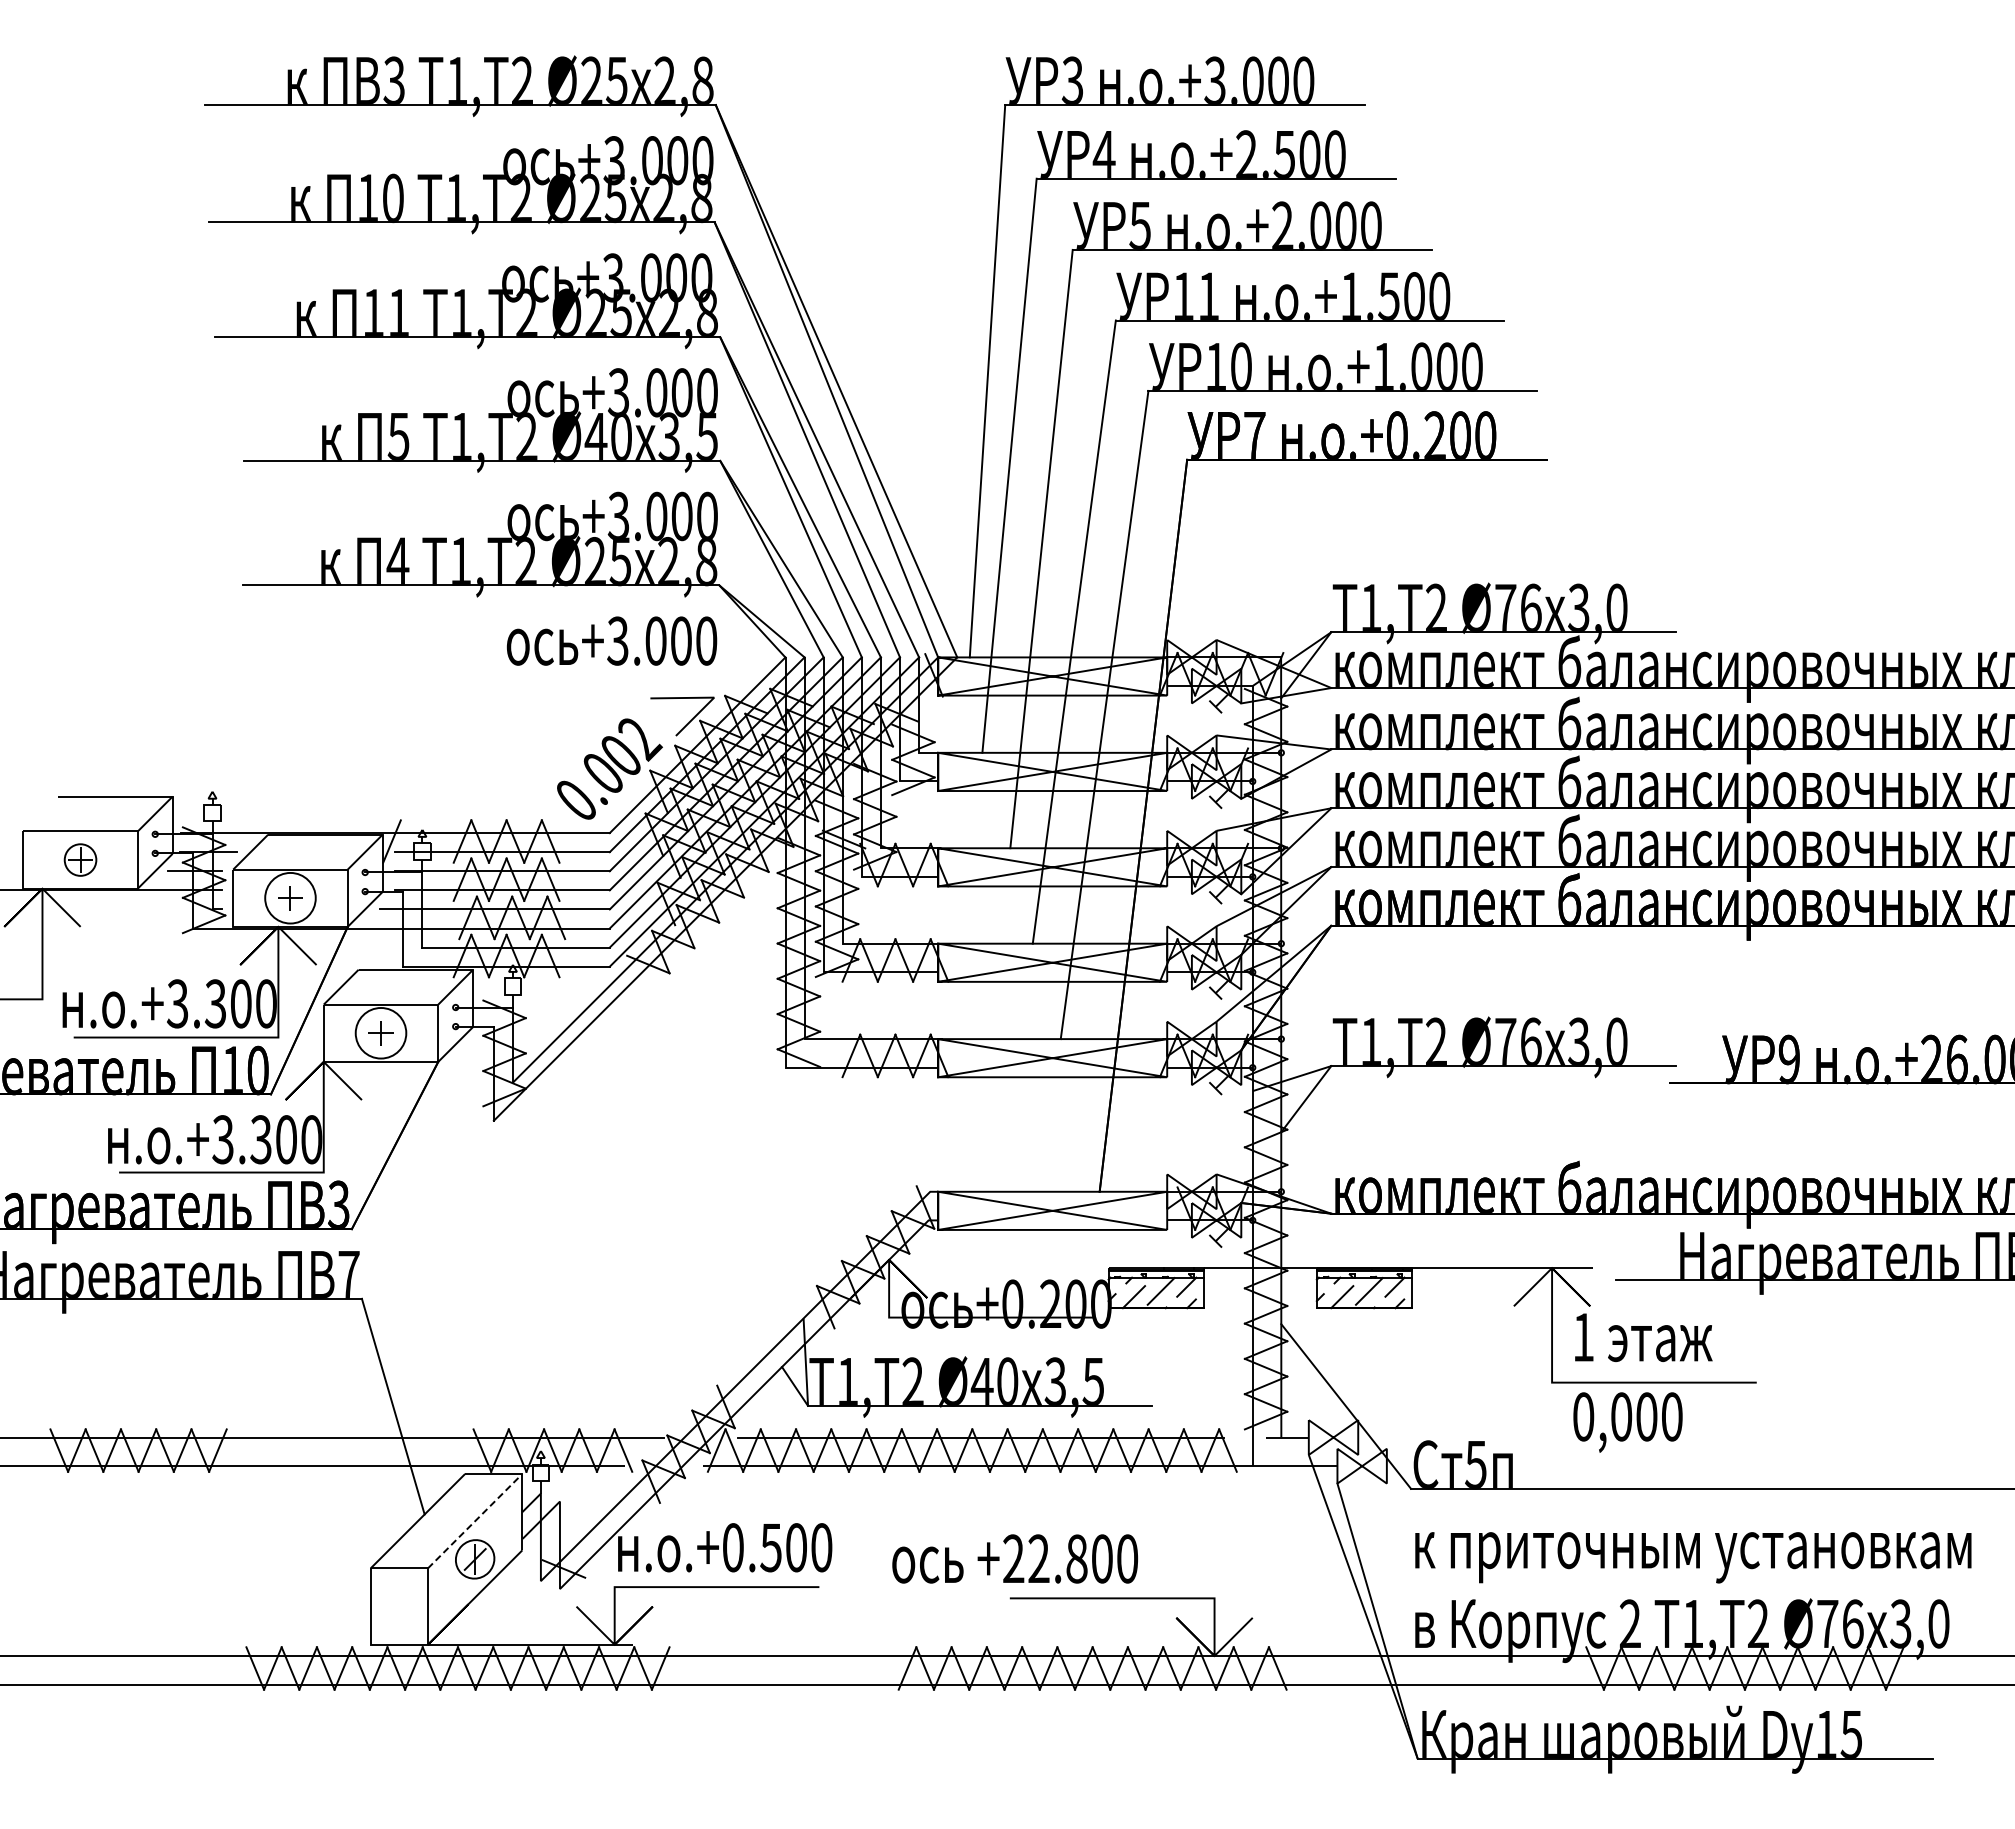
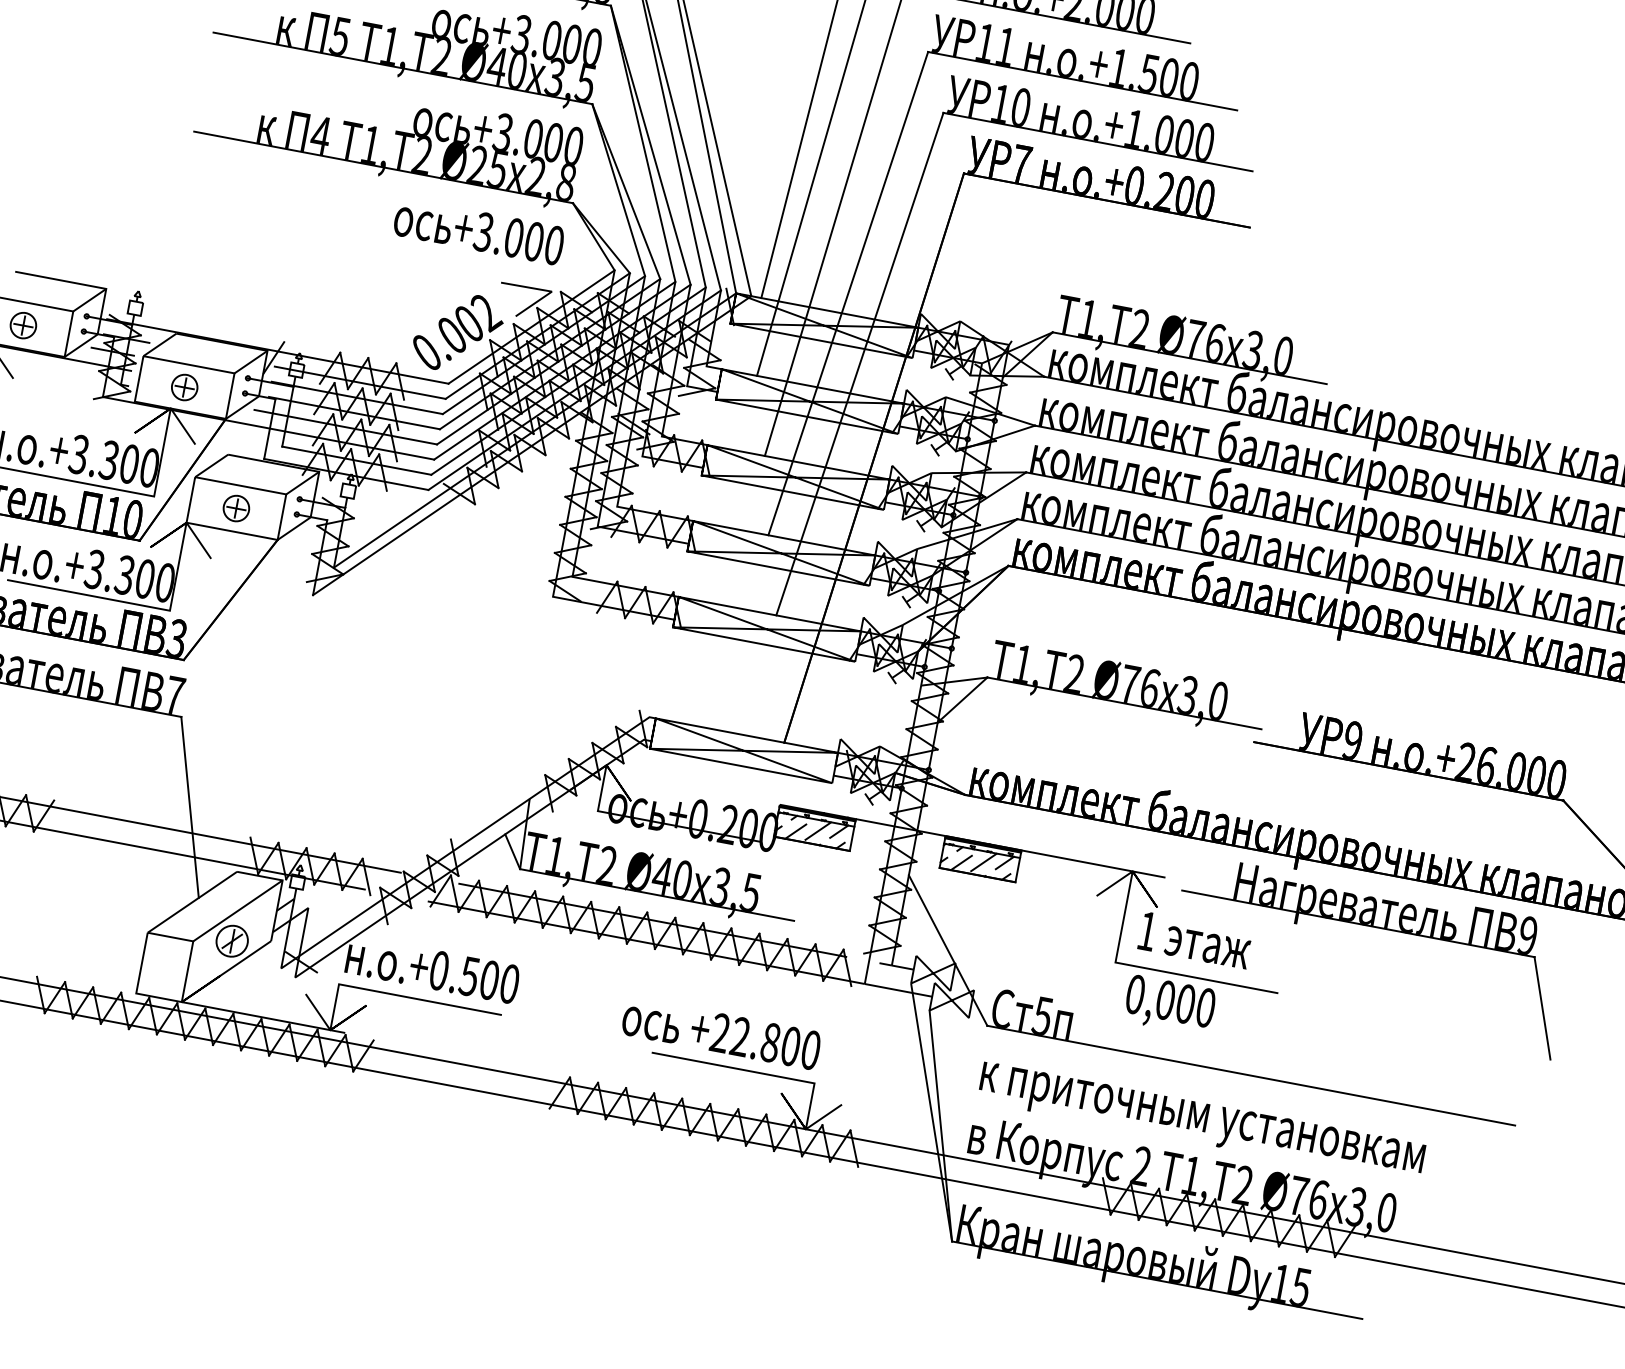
circle: (290, 898) -> (184, 387), size x0.62
circle: (380, 1033) -> (235, 508), size x0.62
line: (475, 1520) -> (238, 910), dashed -> solid
text: (1014, 1558) -> (721, 1032), moved

